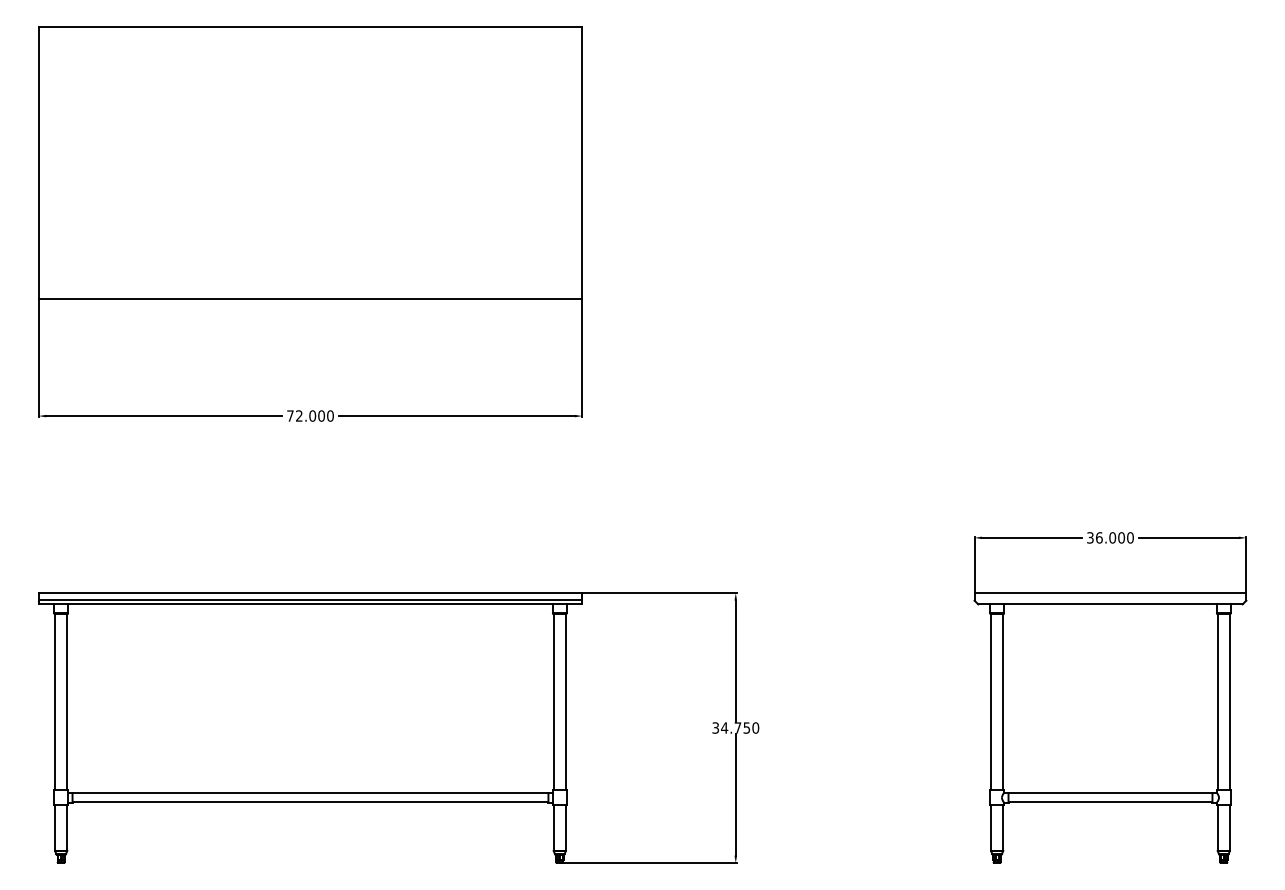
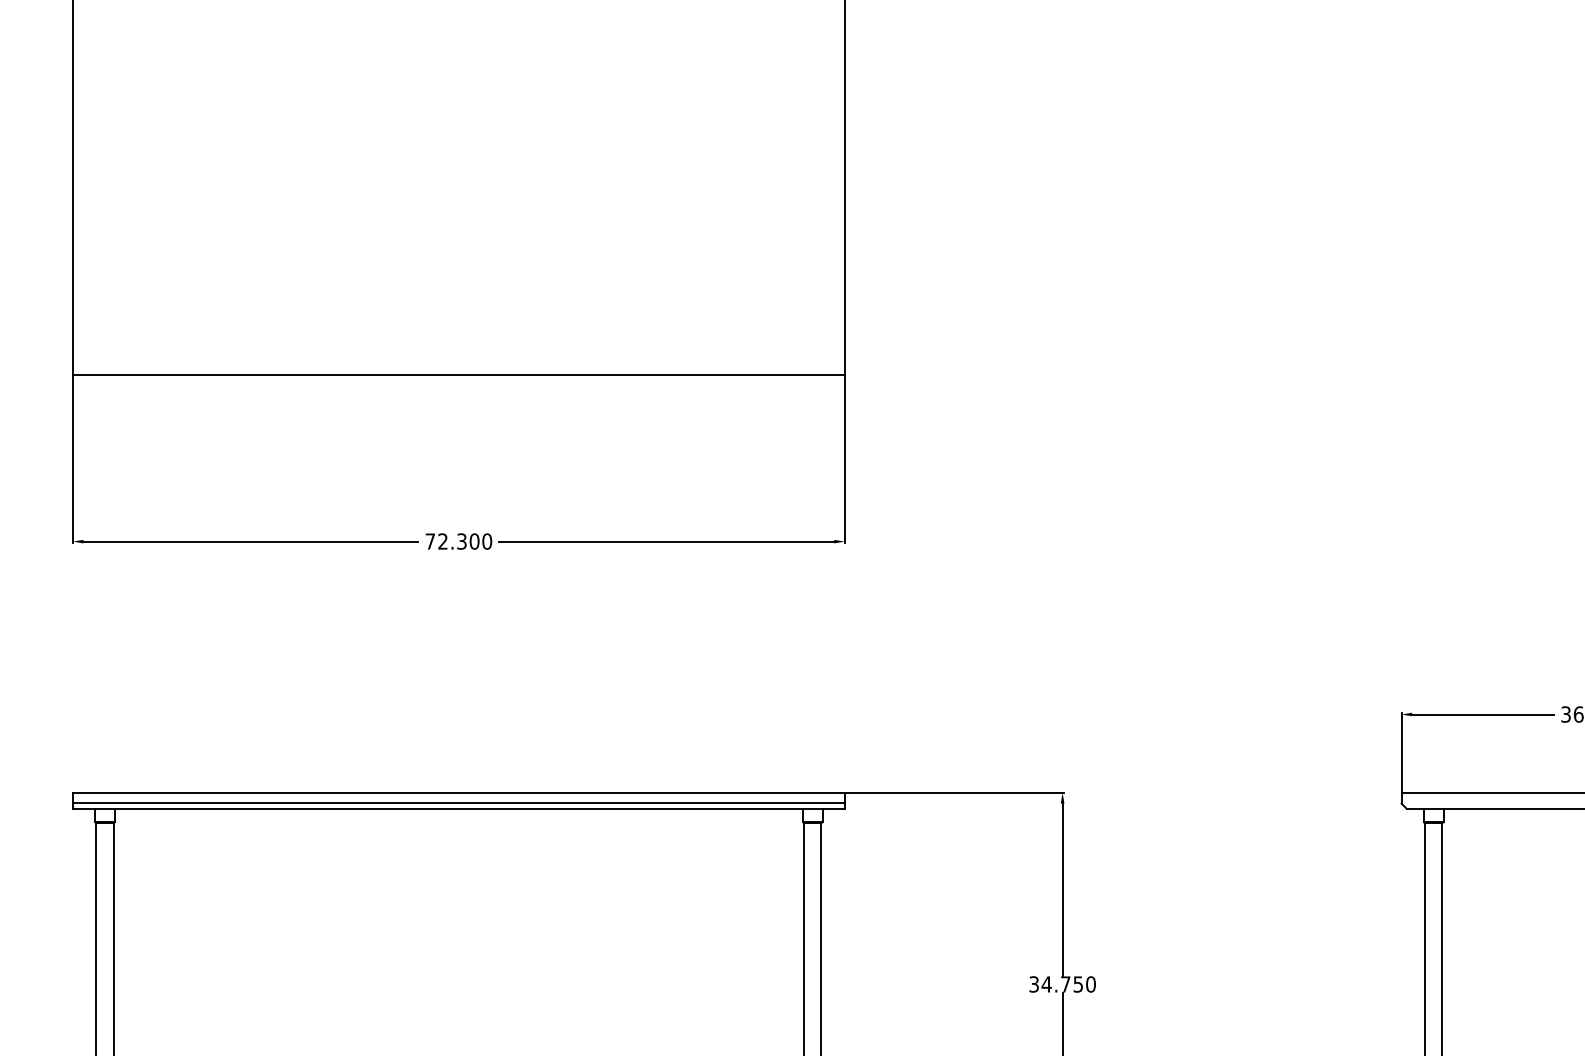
text: (312, 415) -> (461, 540), 72.000 -> 72.300

